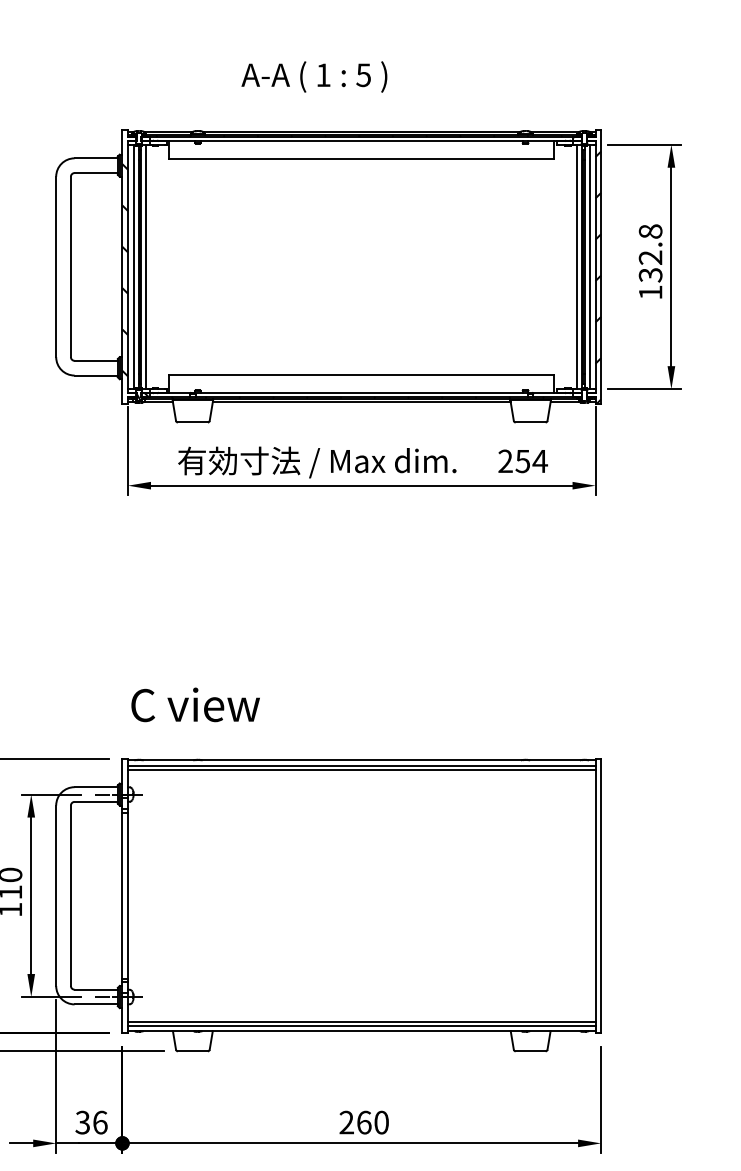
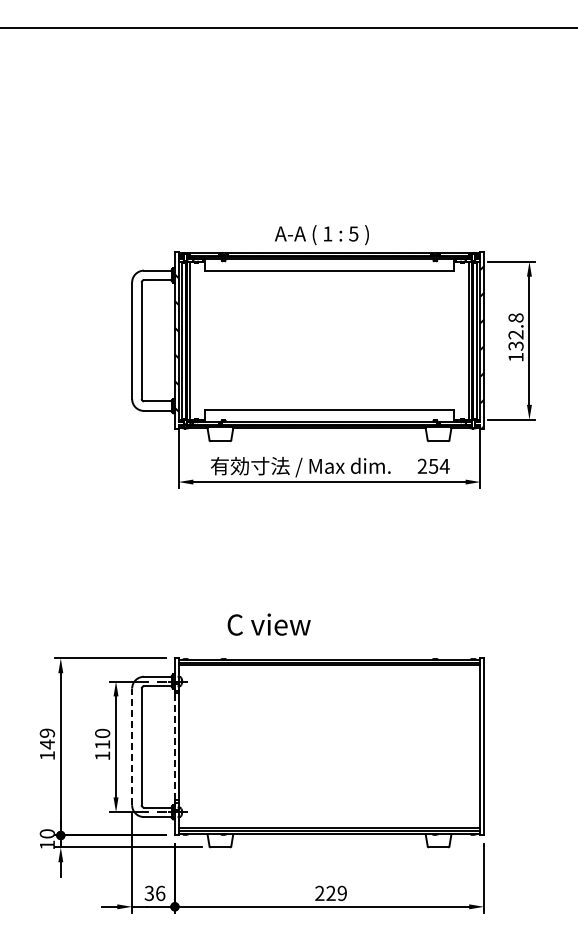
text: (313, 77) -> (321, 235), moved
text: (194, 704) -> (268, 624), moved
line: (56, 895) -> (132, 746), solid -> dashed
line: (121, 895) -> (174, 746), solid -> dashed
text: (372, 1122) -> (336, 893), 260 -> 229

